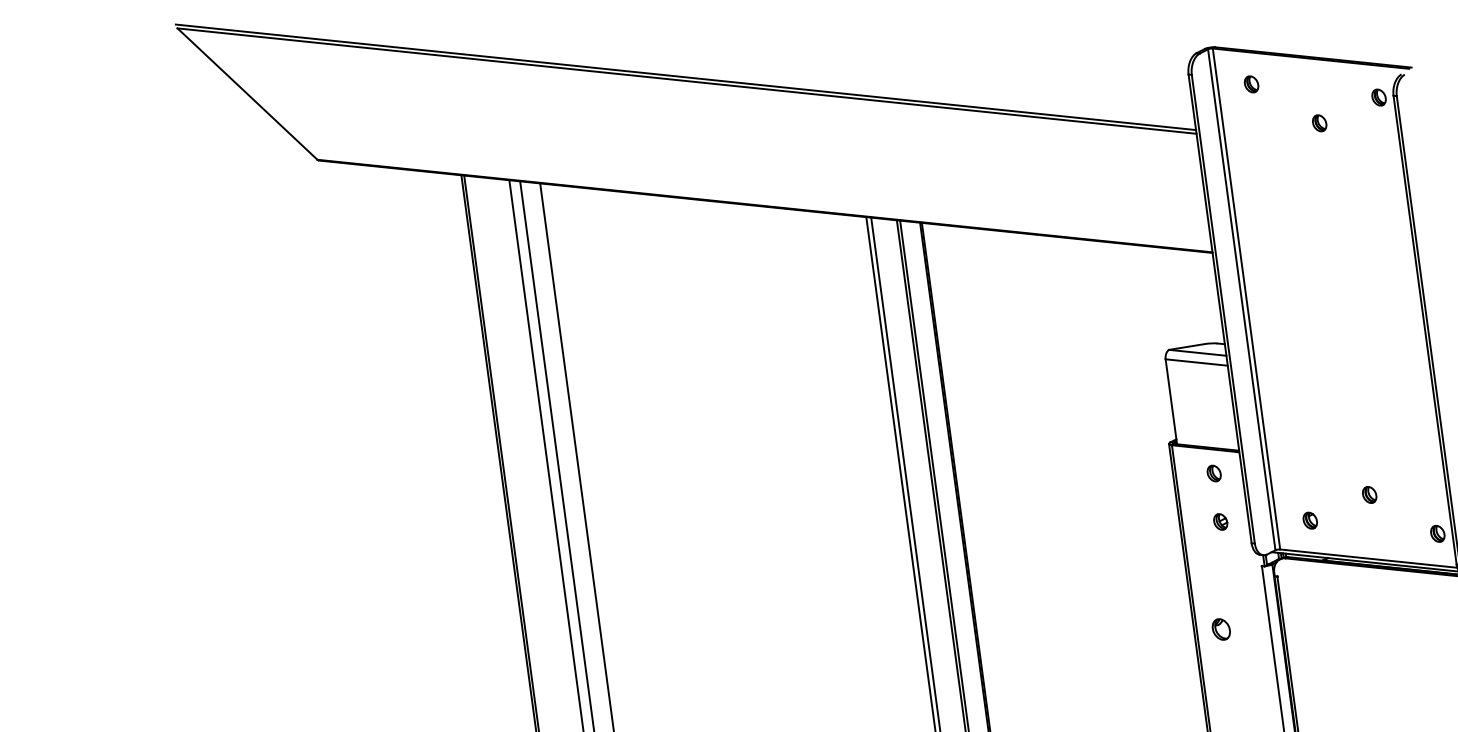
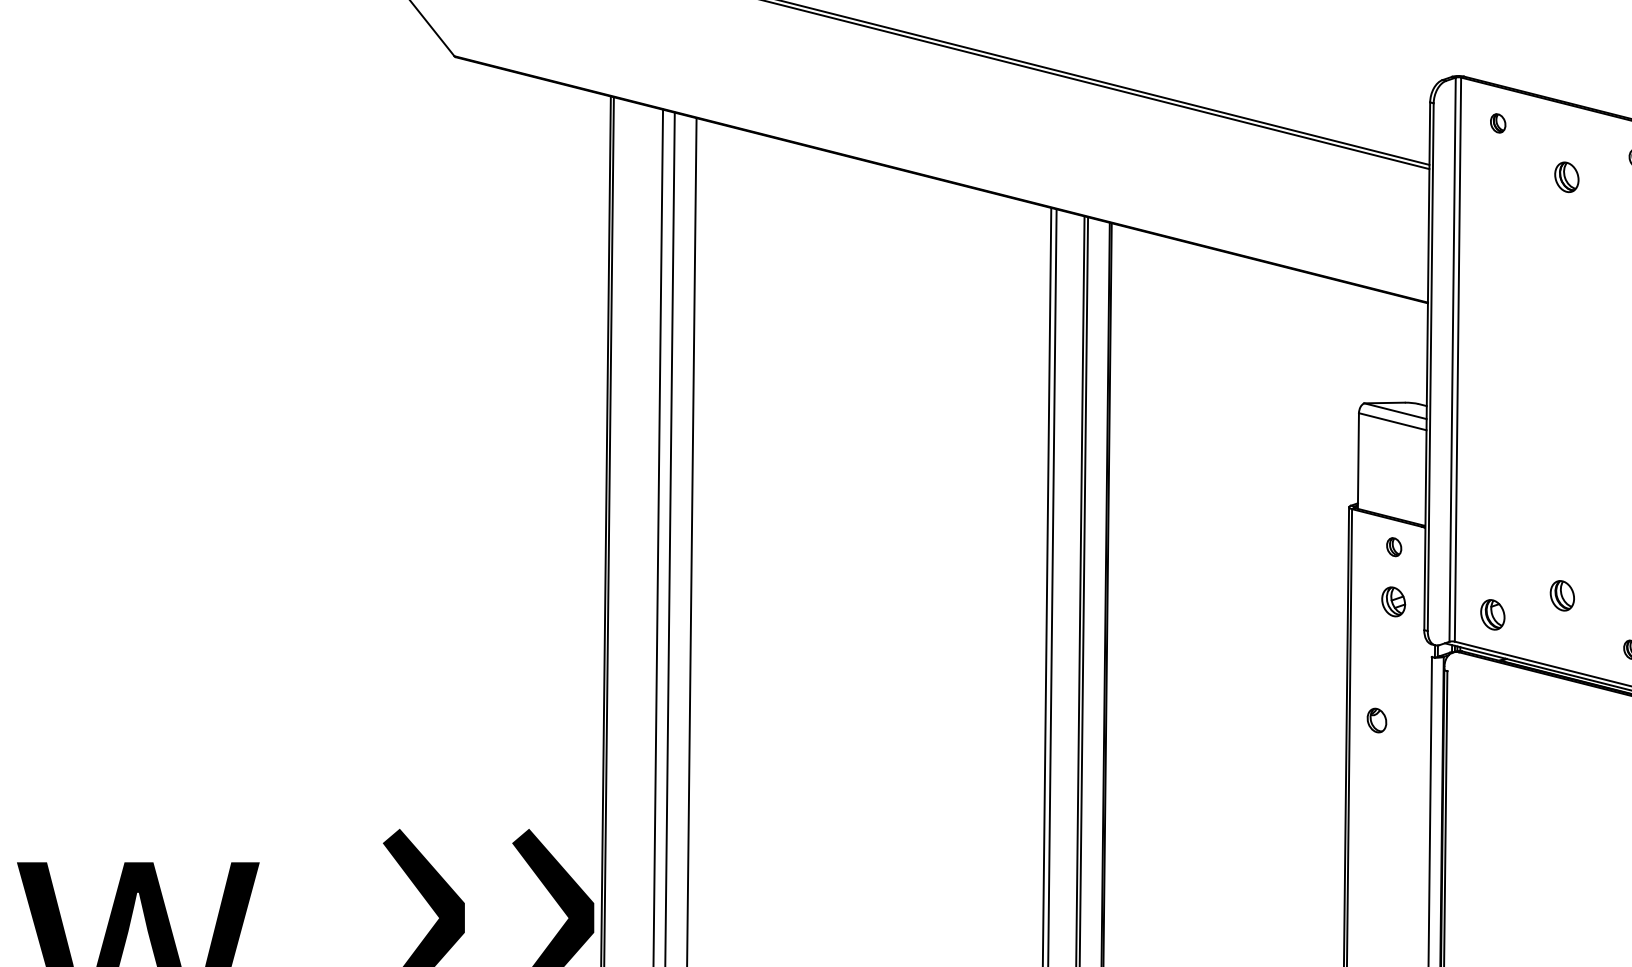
part: (1320, 123) -> (1567, 177), size x1.6
part: (1369, 494) -> (1562, 595), size x1.6
part: (1310, 520) -> (1492, 614), size x1.6
part: (1220, 521) -> (1393, 601), size x1.6

